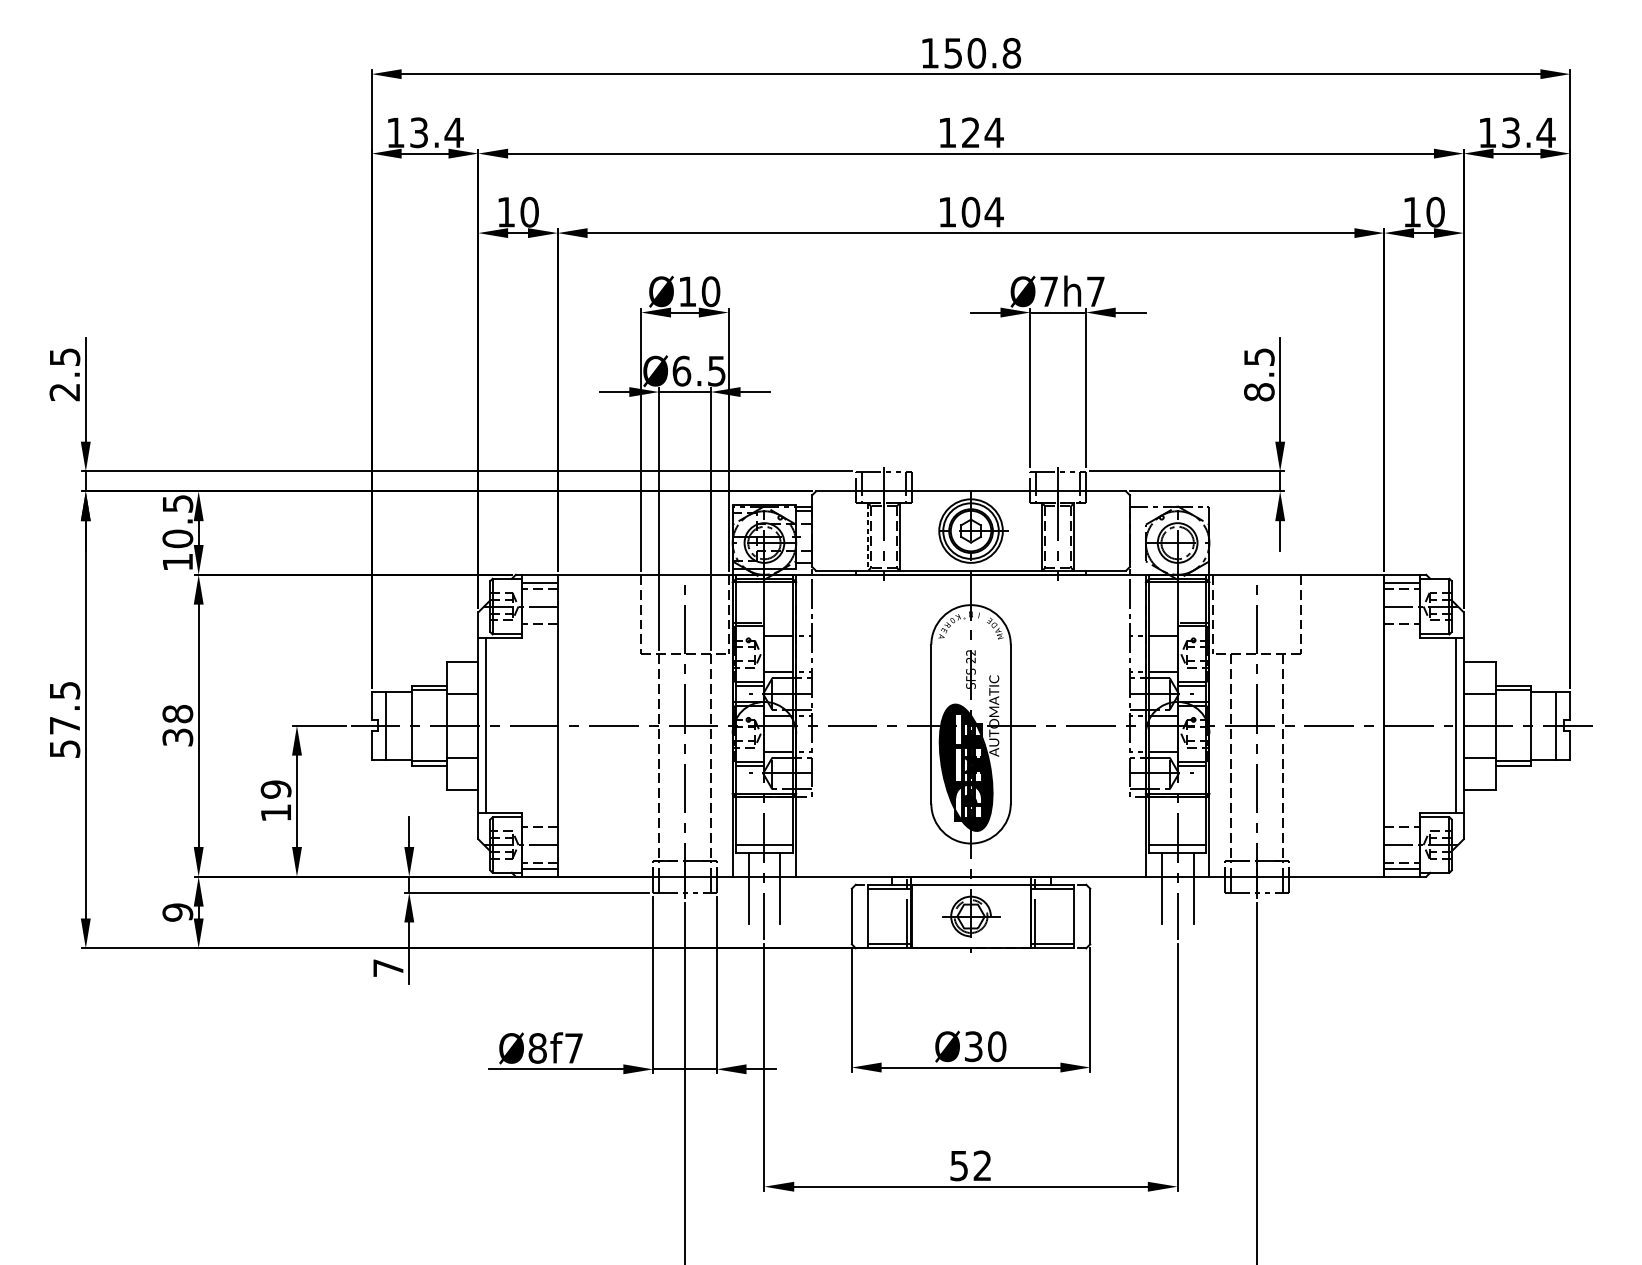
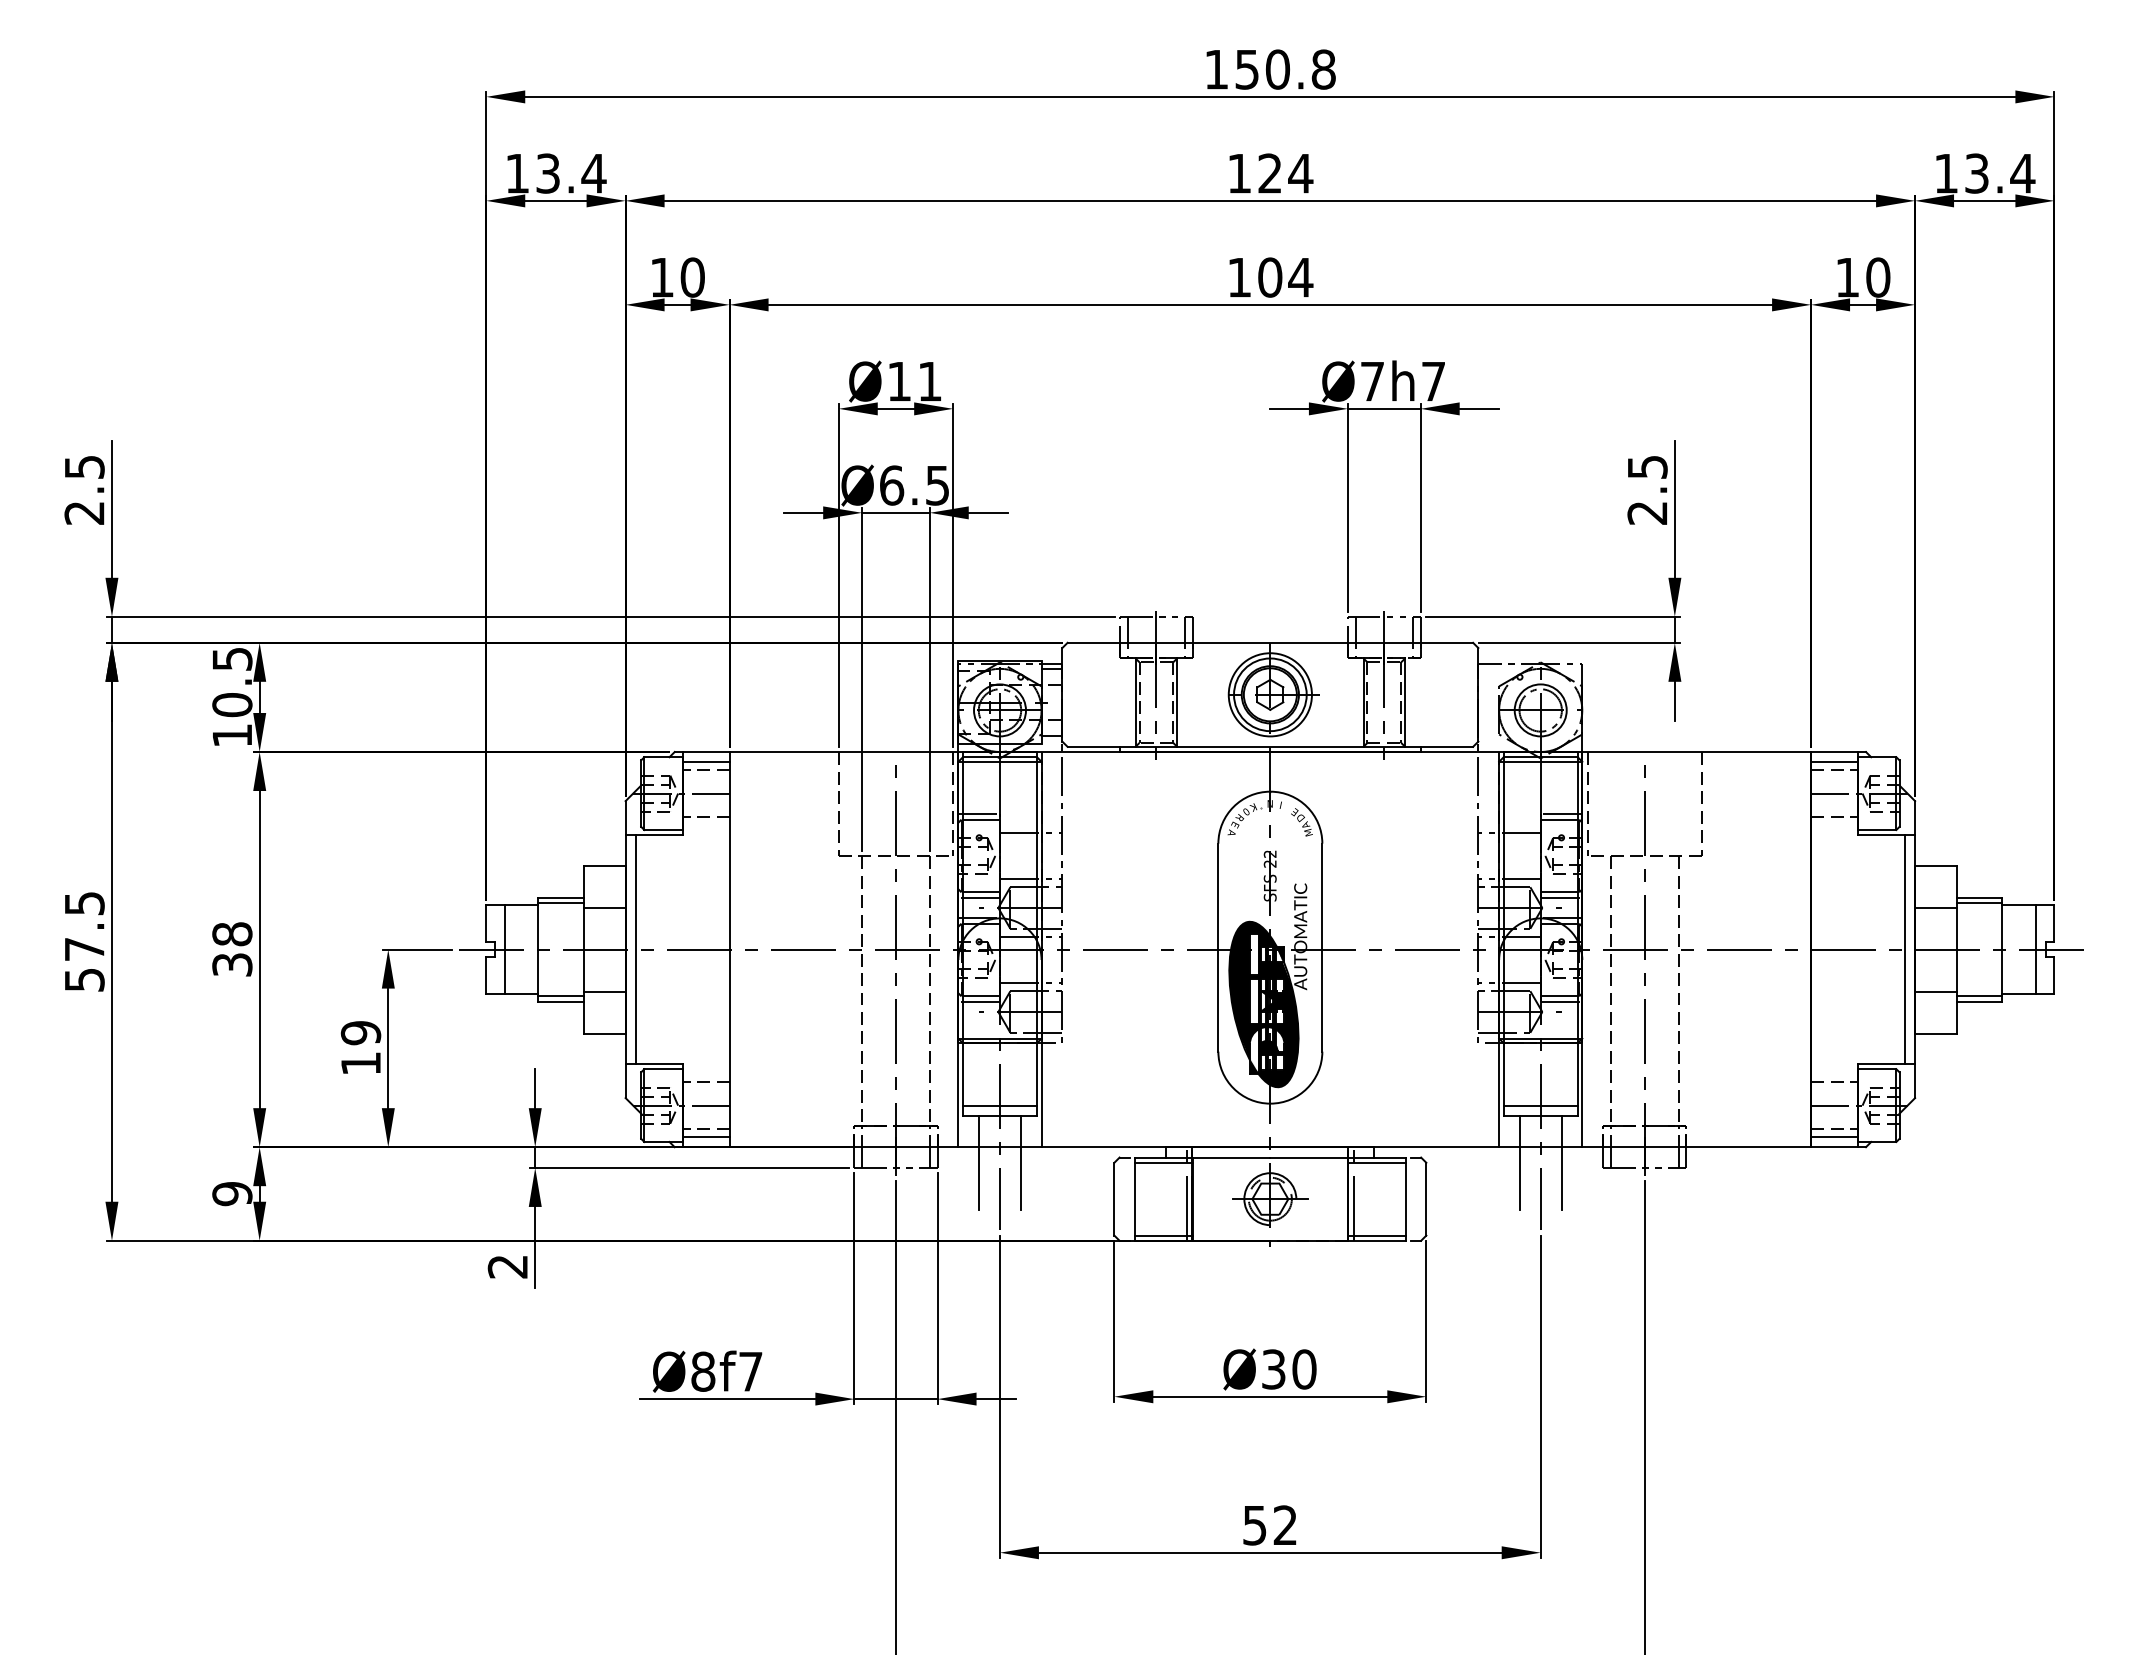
text: (711, 291) -> (930, 381), Ø10 -> Ø11
text: (1259, 392) -> (1647, 513), 8.5 -> 2.5
line: (867, 537) -> (1135, 703), dashed -> solid
text: (388, 967) -> (507, 1266), 7 -> 2

